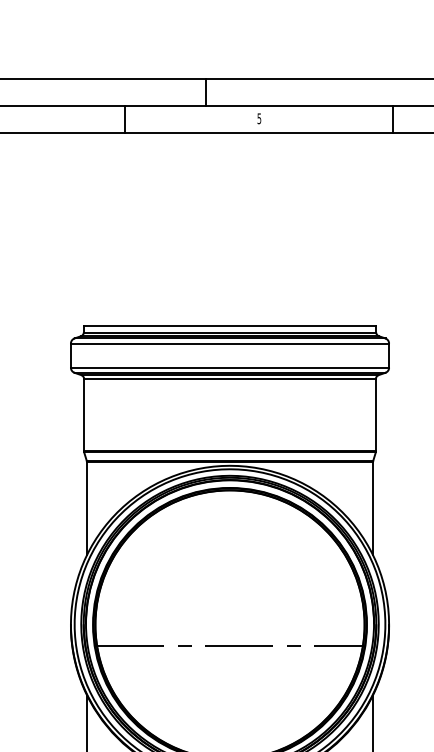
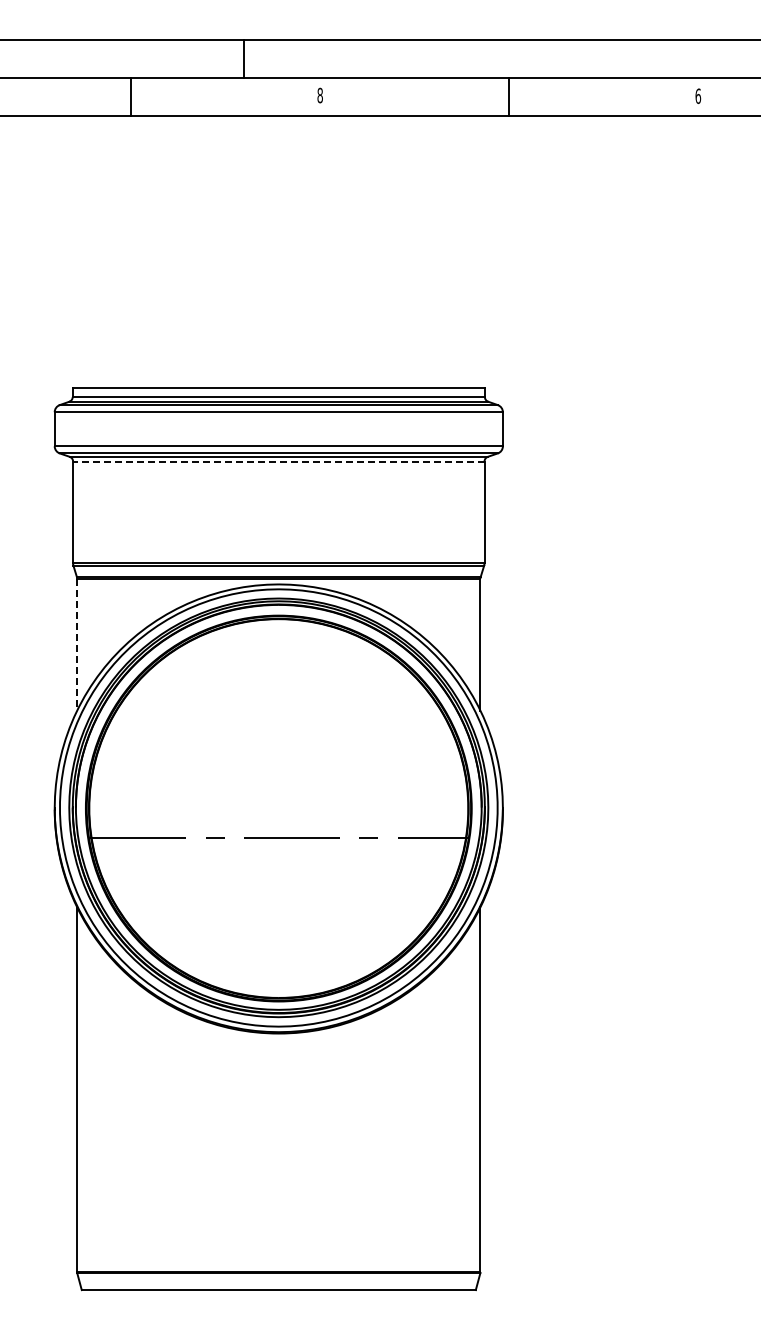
text: (258, 118) -> (319, 95), 5 -> 8
line: (229, 378) -> (278, 461), solid -> dashed
line: (87, 509) -> (77, 645), solid -> dashed

